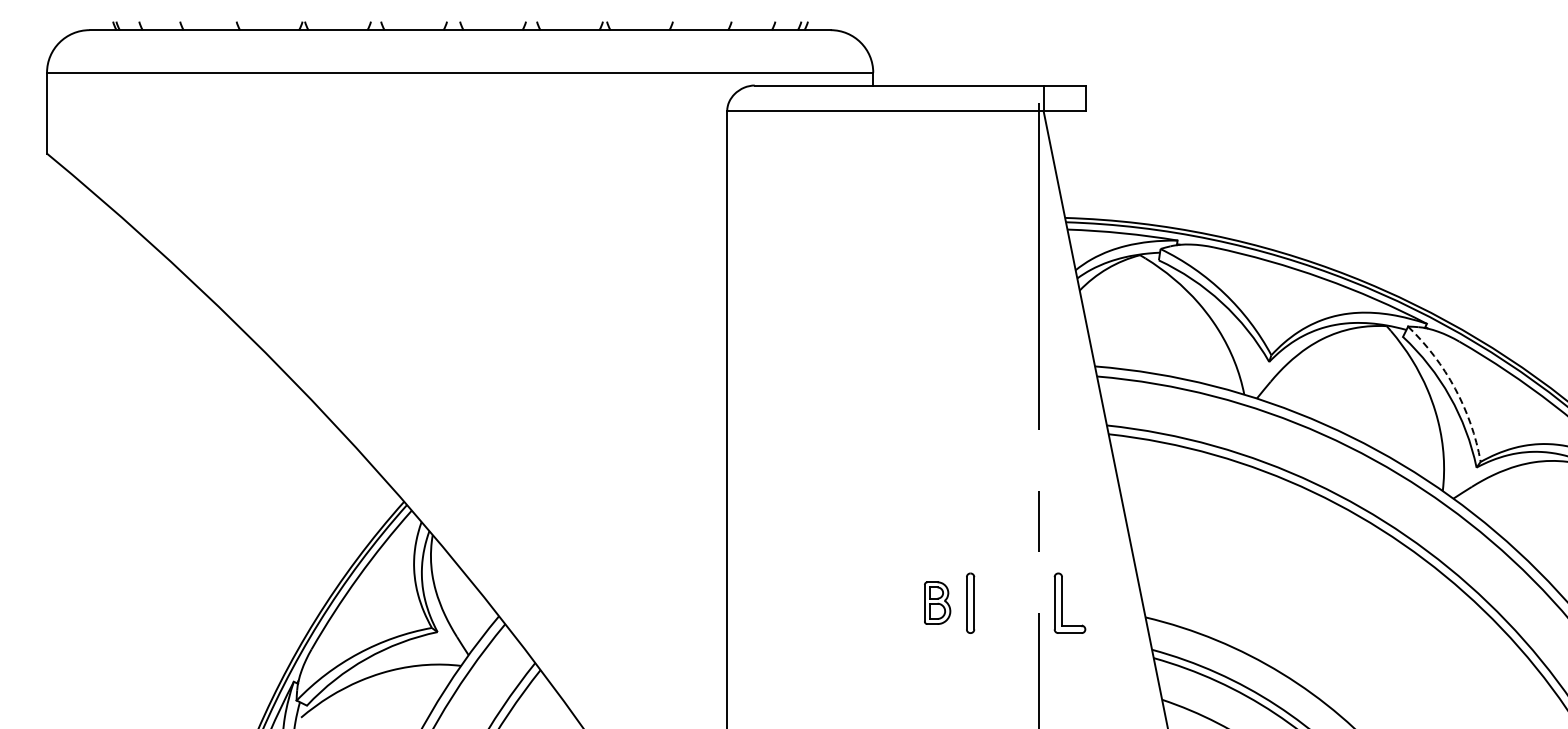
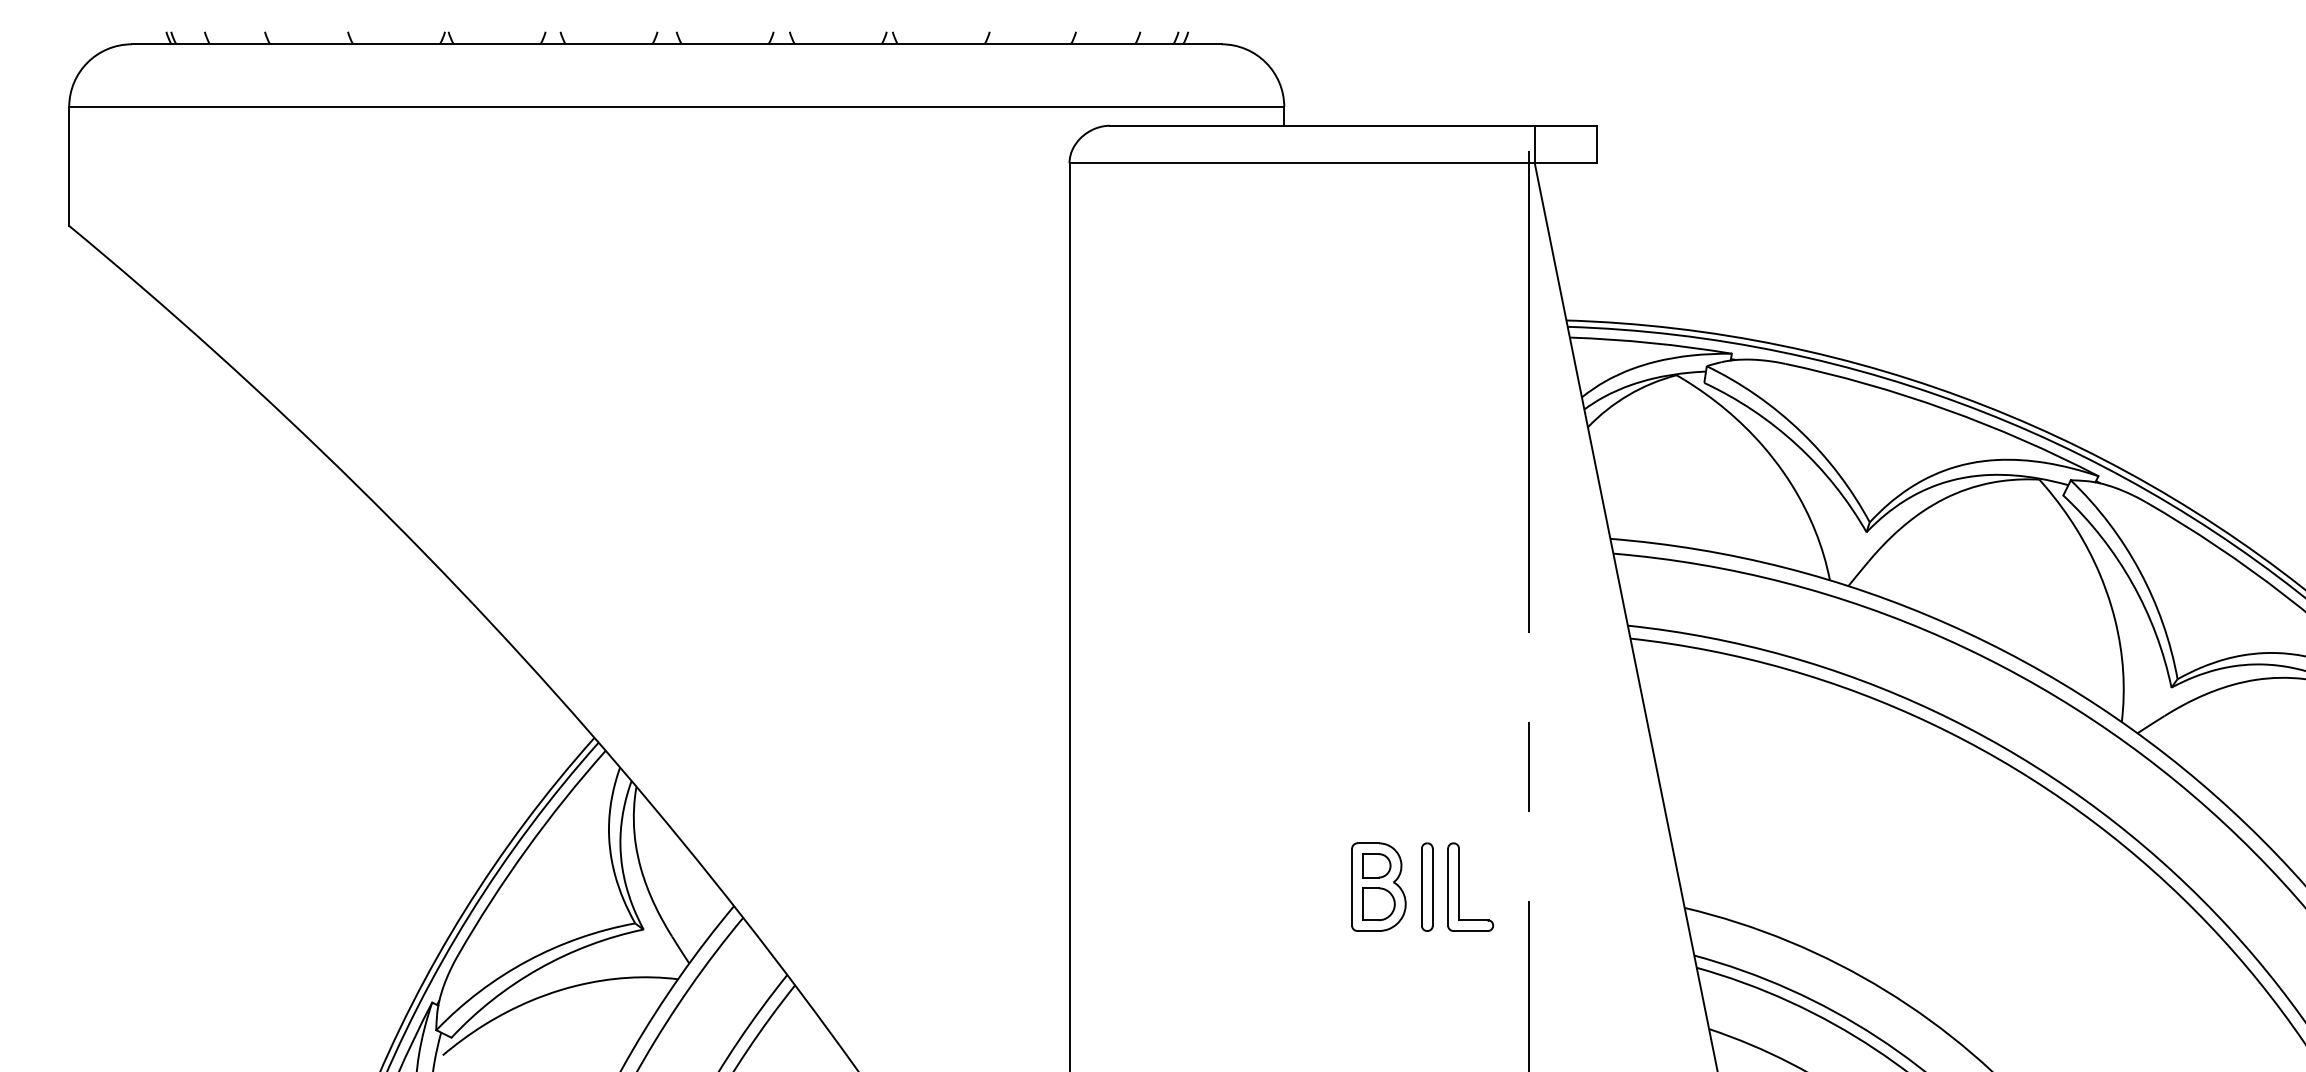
arc: (1455, 388) -> (2140, 571), dashed -> solid
part: (937, 602) -> (1378, 886), size x1.43
part: (1062, 602) -> (1459, 886), moved

